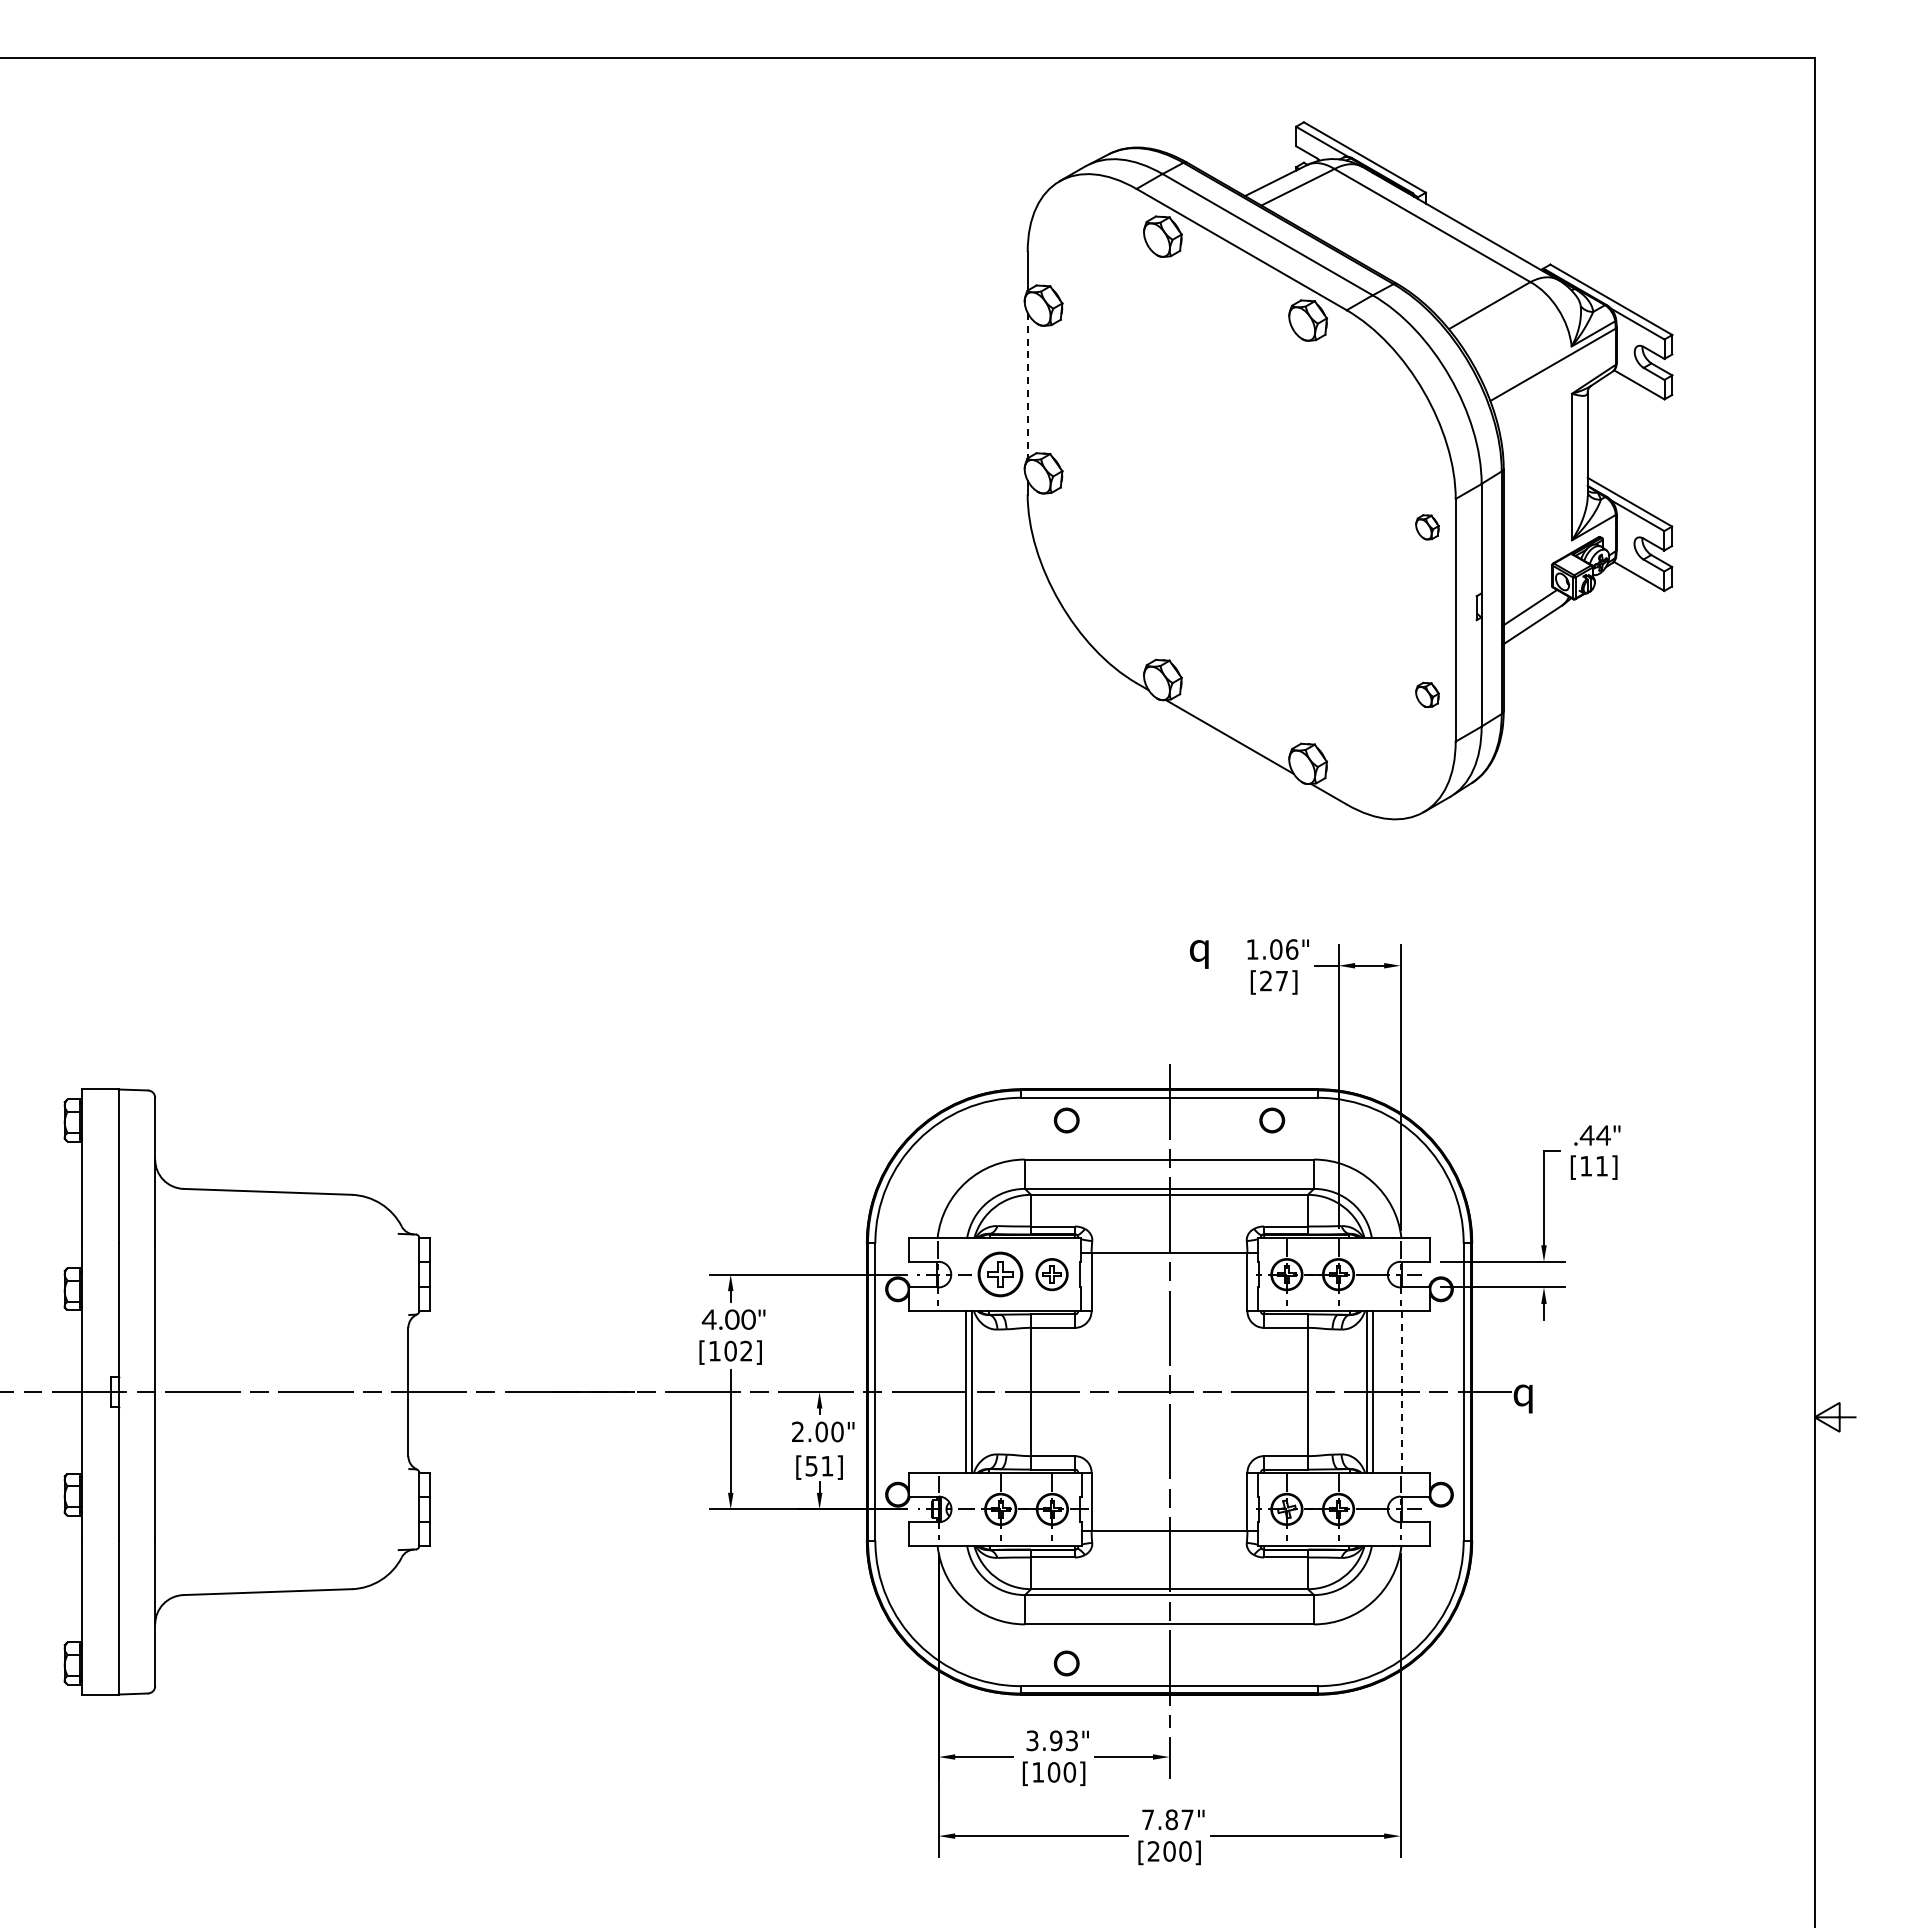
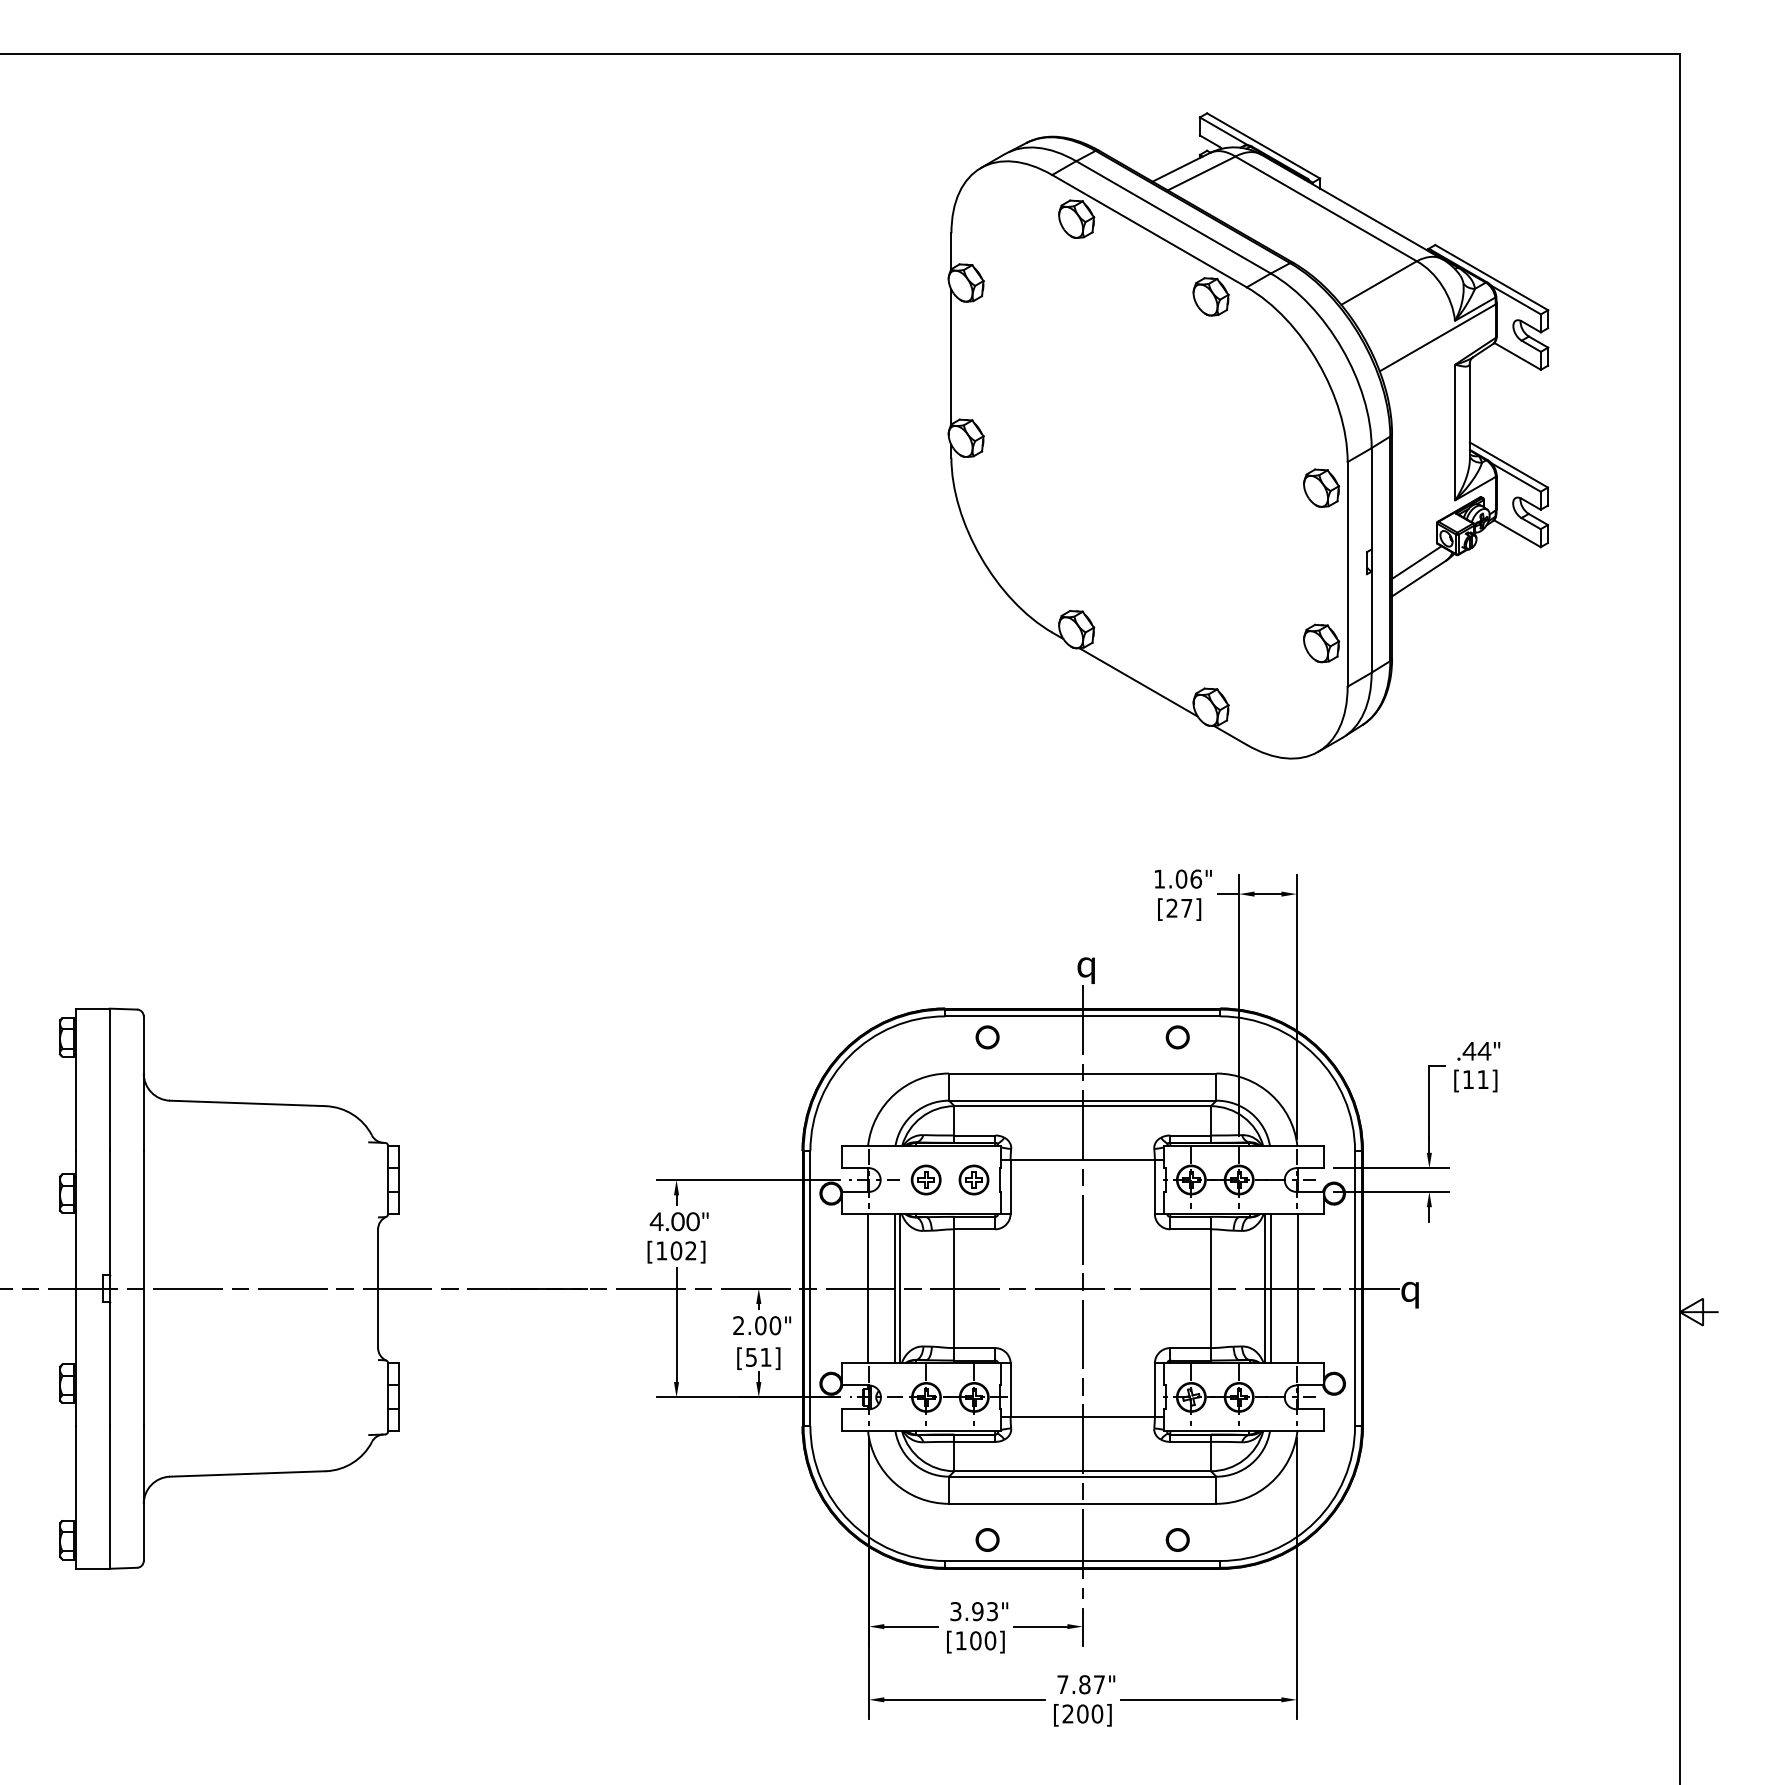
line: (1027, 385) -> (951, 356), dashed -> solid
part: (1427, 527) -> (1321, 488), size x1.67
part: (1427, 694) -> (1321, 643), size x1.67
text: (1199, 954) -> (1086, 970), moved
part: (1000, 1274) -> (926, 1179), size x0.71
line: (937, 1391) -> (867, 1288), added
line: (1401, 1392) -> (1297, 1289), dashed -> solid
part: (1272, 1663) -> (1178, 1540), added

